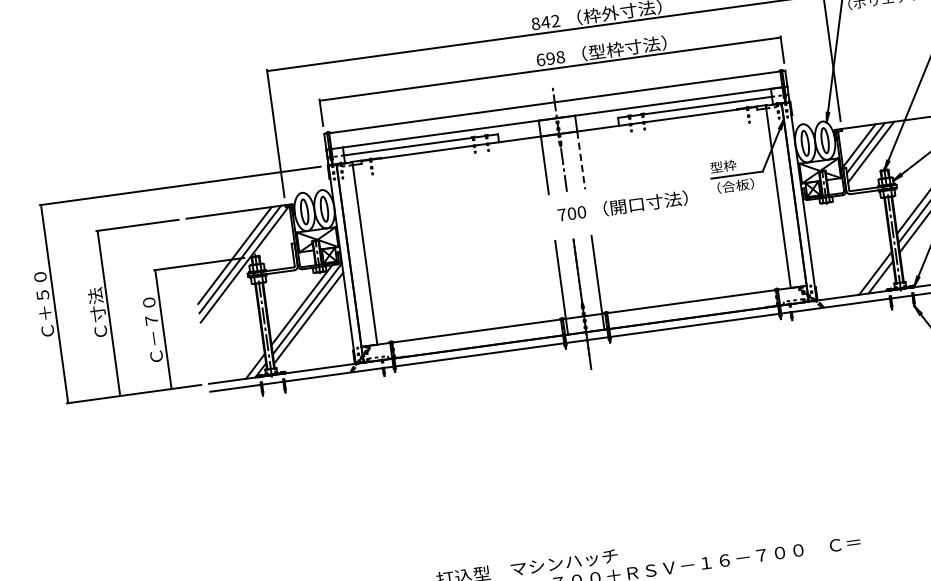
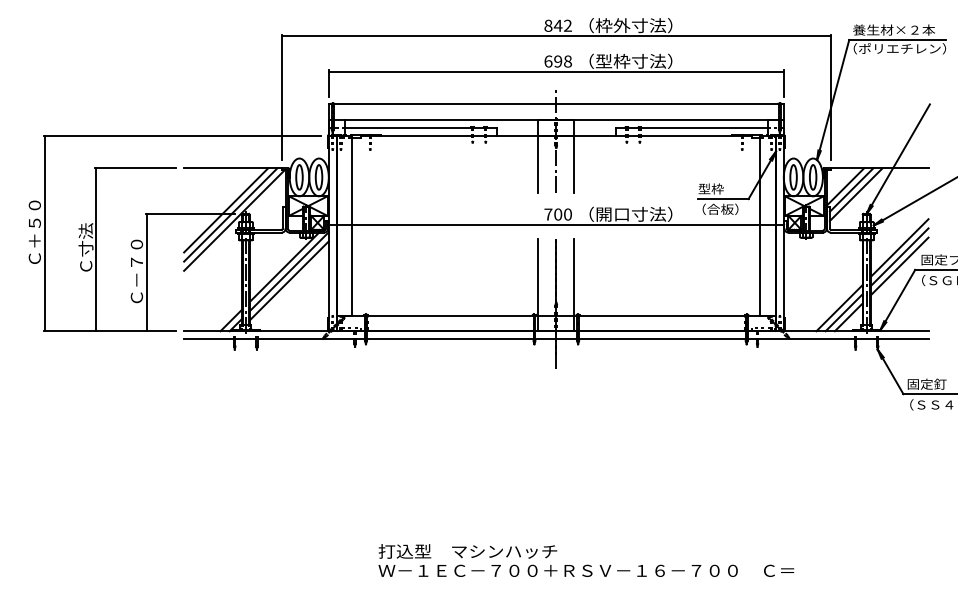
line: (581, 160) -> (574, 164), dashed -> solid
line: (571, 223) -> (556, 224), added
line: (869, 268) -> (839, 307), added

